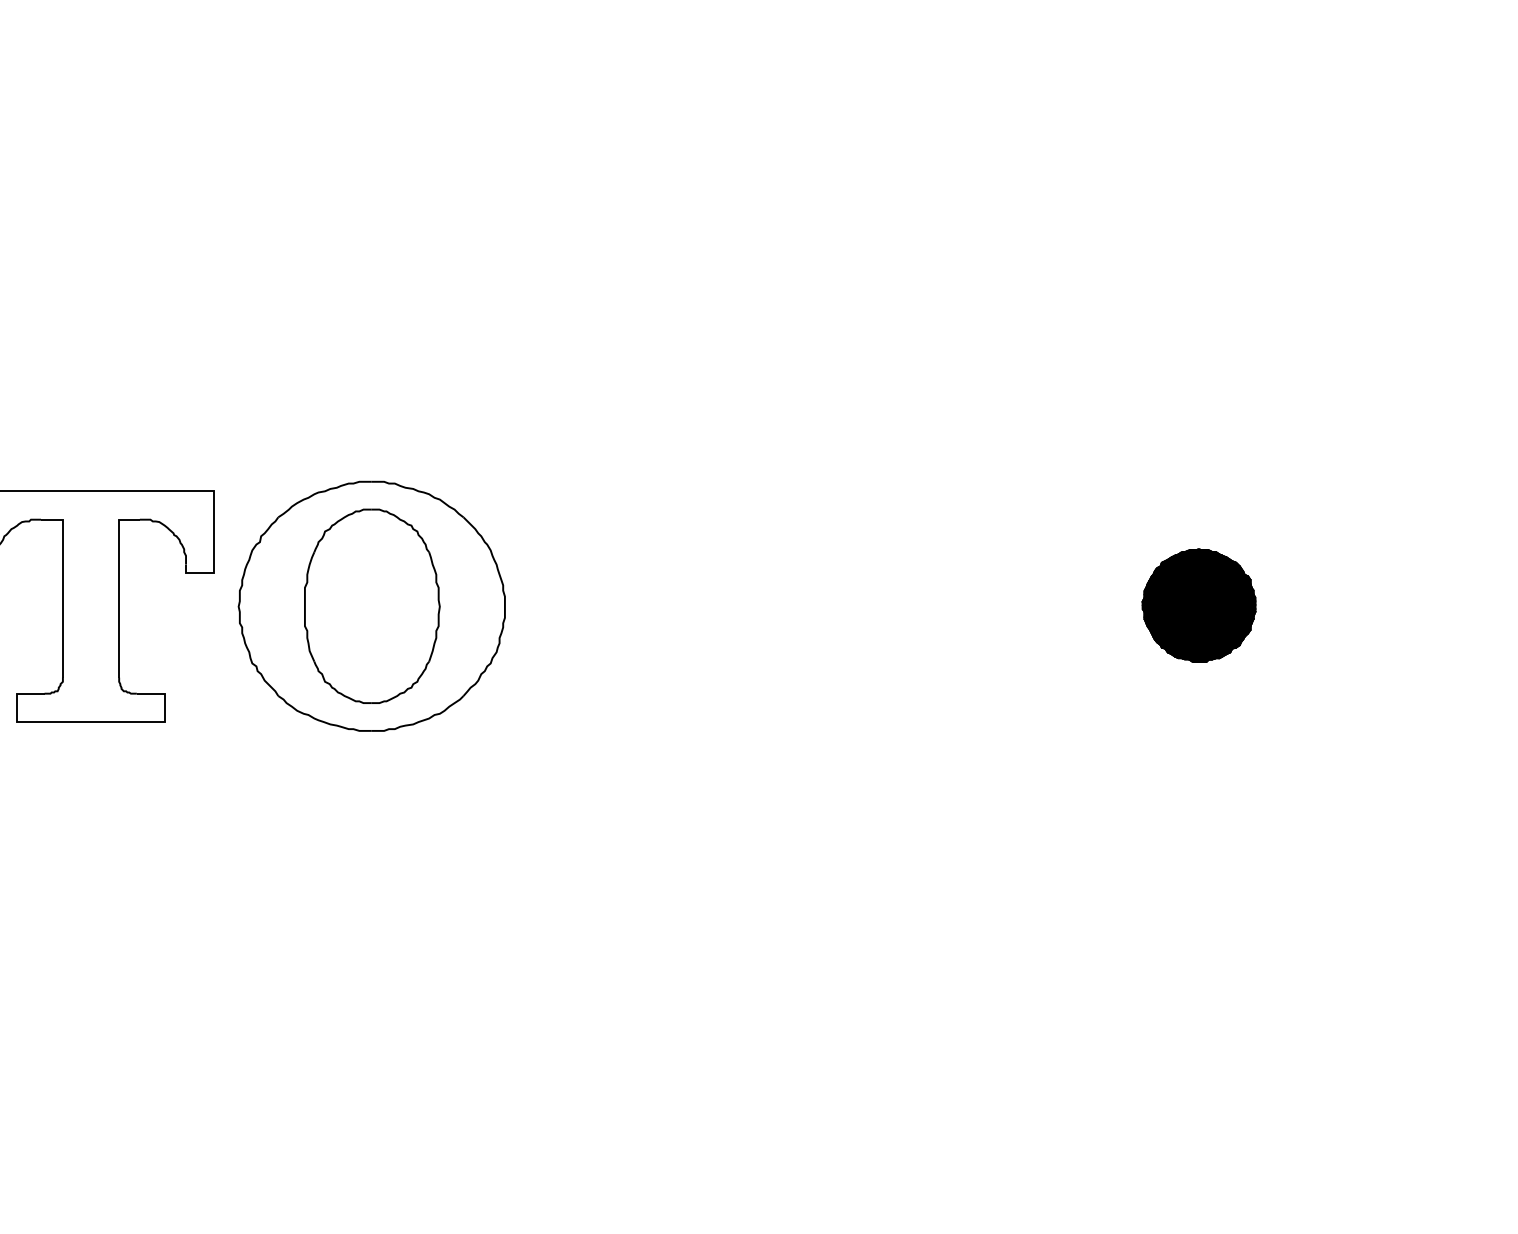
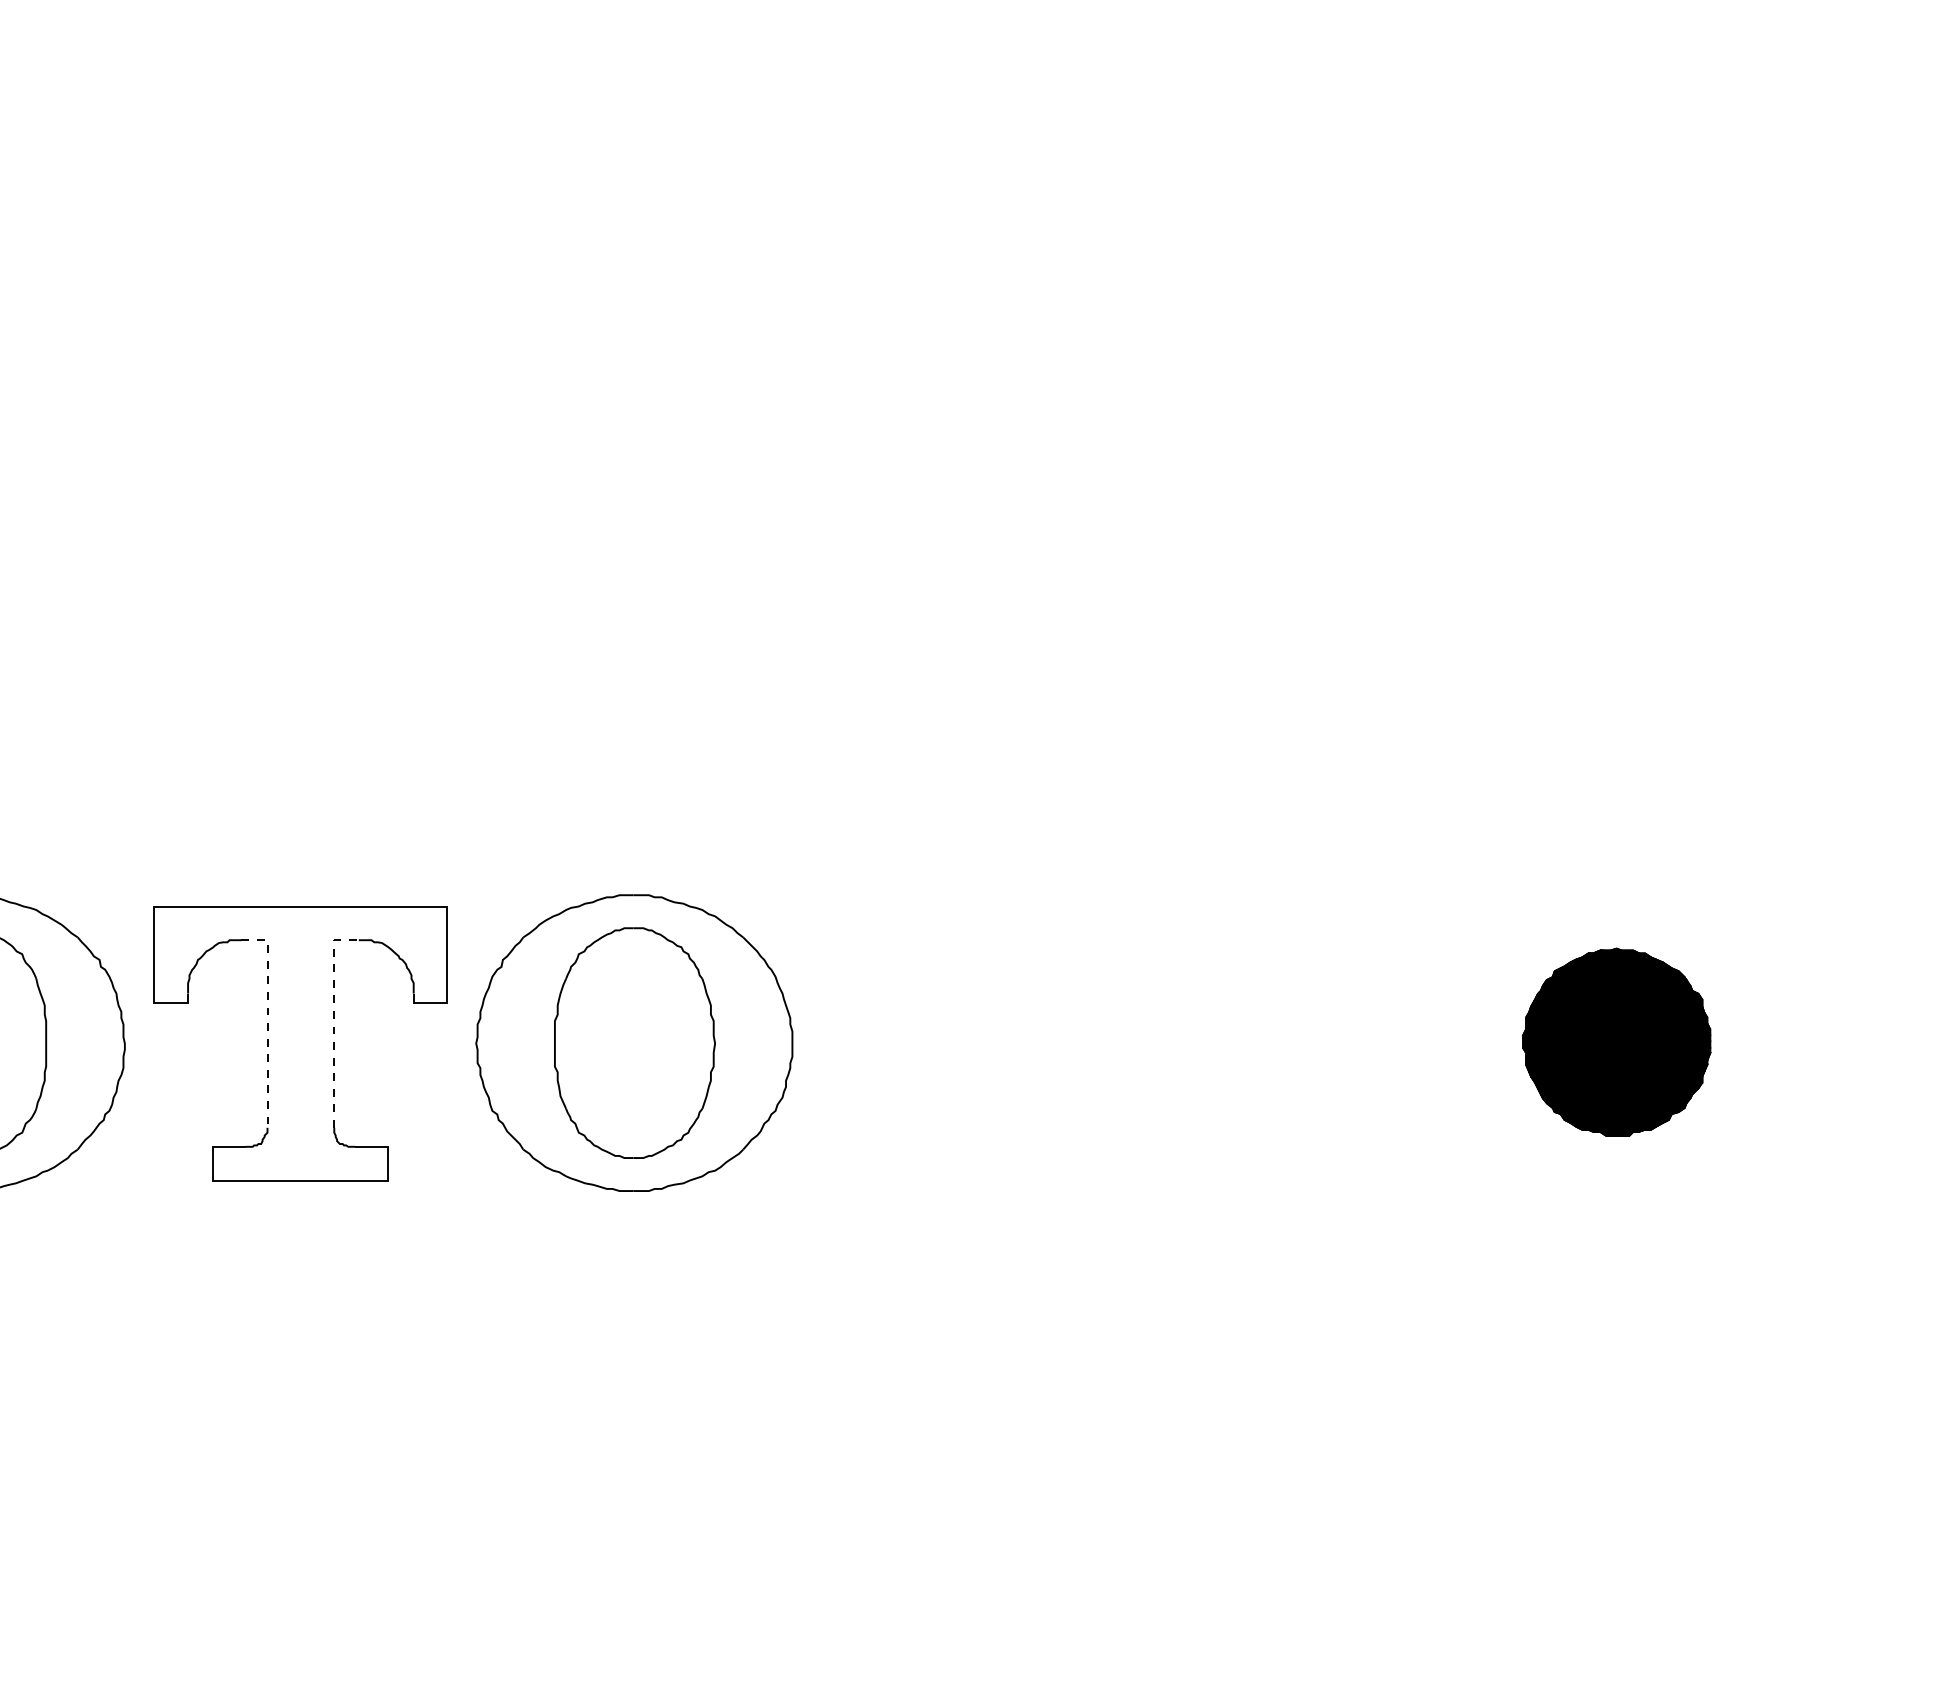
line: (62, 587) -> (267, 1020), solid -> dashed
line: (119, 588) -> (334, 1021), solid -> dashed
part: (1198, 604) -> (1616, 1041), size x1.4

